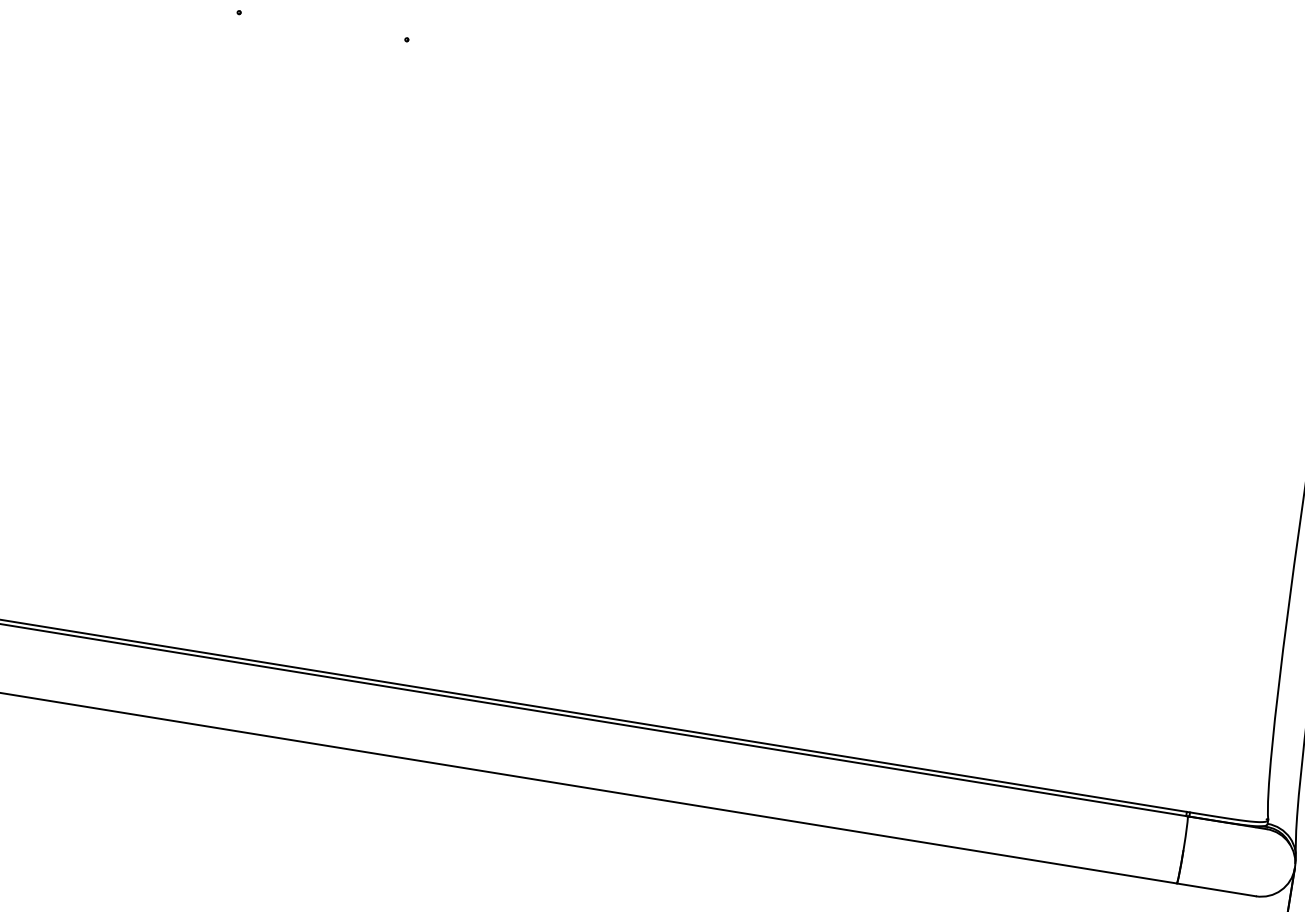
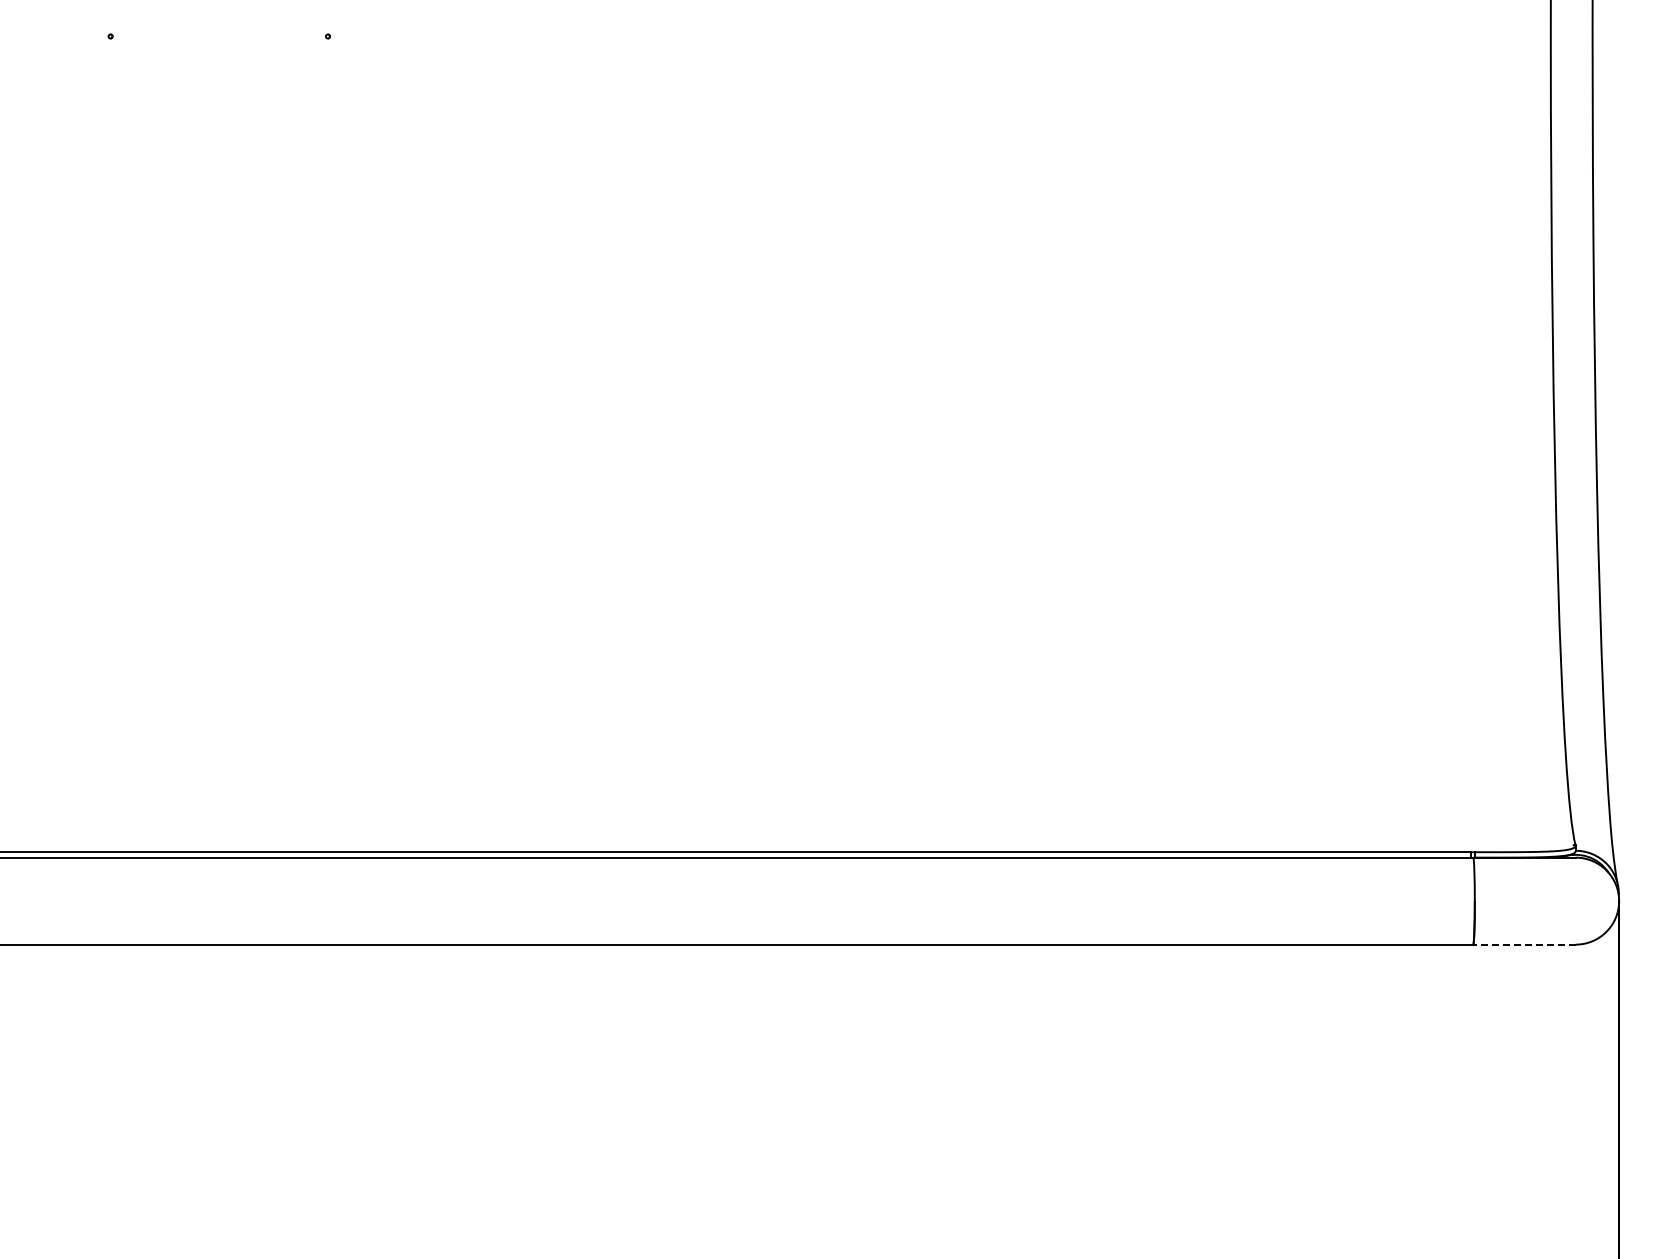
line: (1215, 889) -> (1523, 944), solid -> dashed

